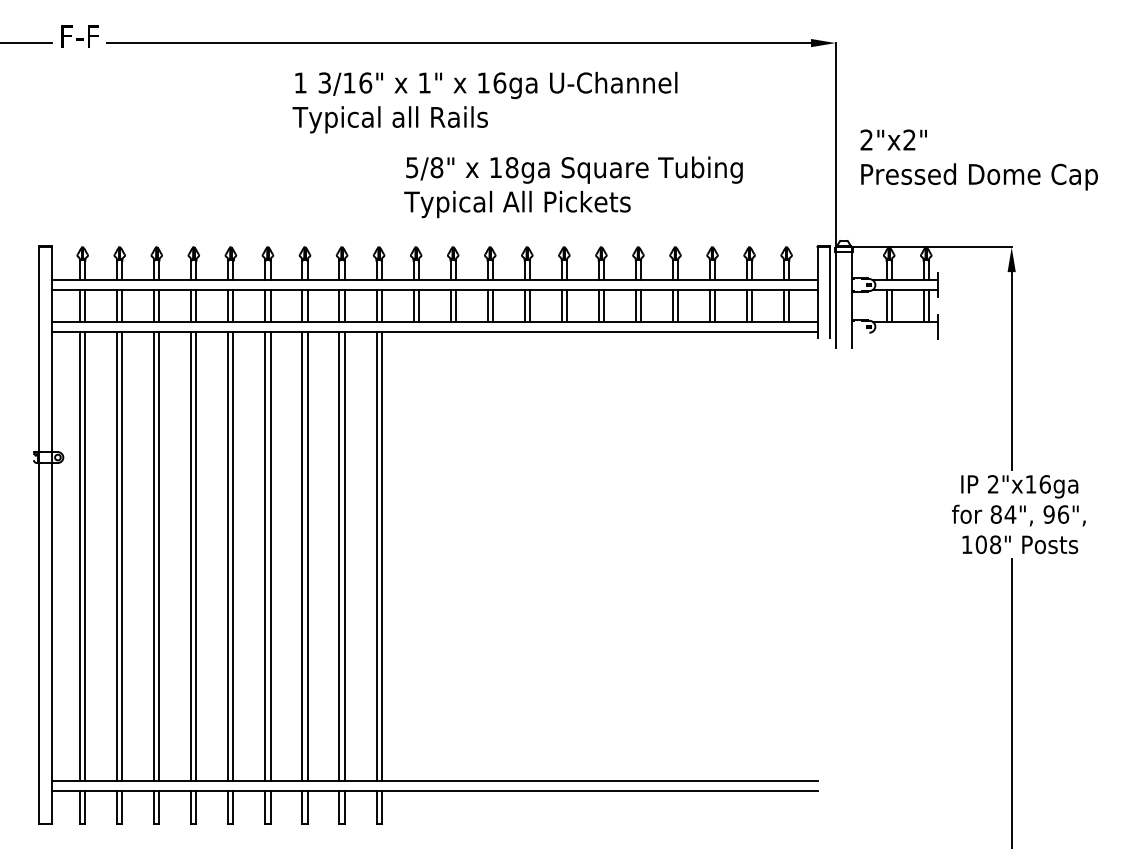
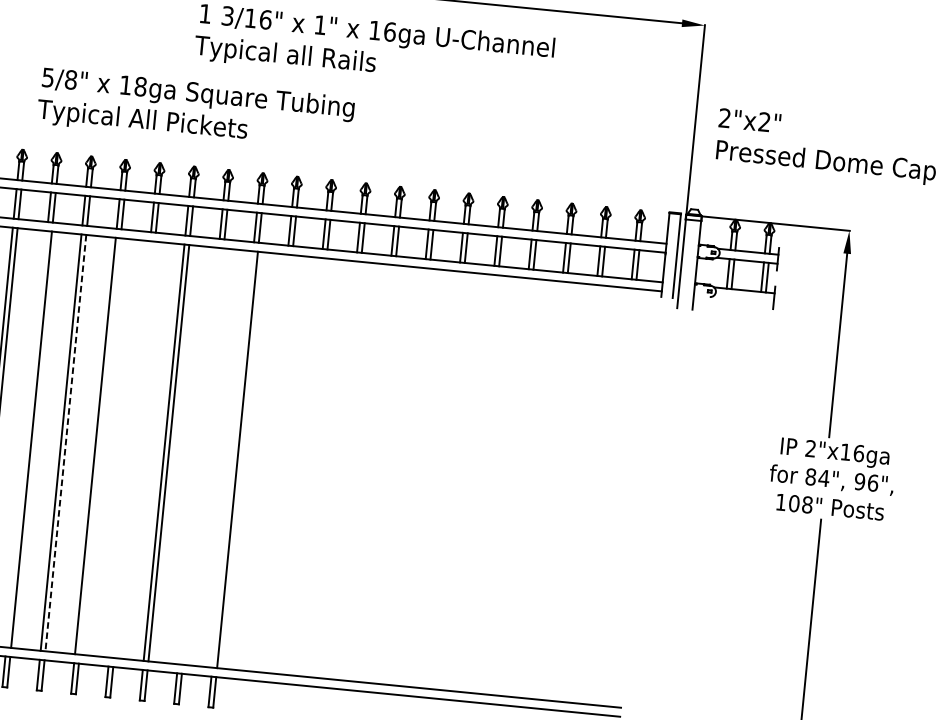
text: (573, 187) -> (195, 110), moved
line: (154, 556) -> (27, 439), removed
line: (196, 556) -> (65, 443), solid -> dashed
line: (233, 556) -> (100, 446), removed
line: (265, 556) -> (129, 449), removed
line: (270, 556) -> (134, 449), removed
line: (339, 556) -> (198, 456), removed
line: (344, 556) -> (203, 456), removed
line: (376, 556) -> (232, 459), removed

